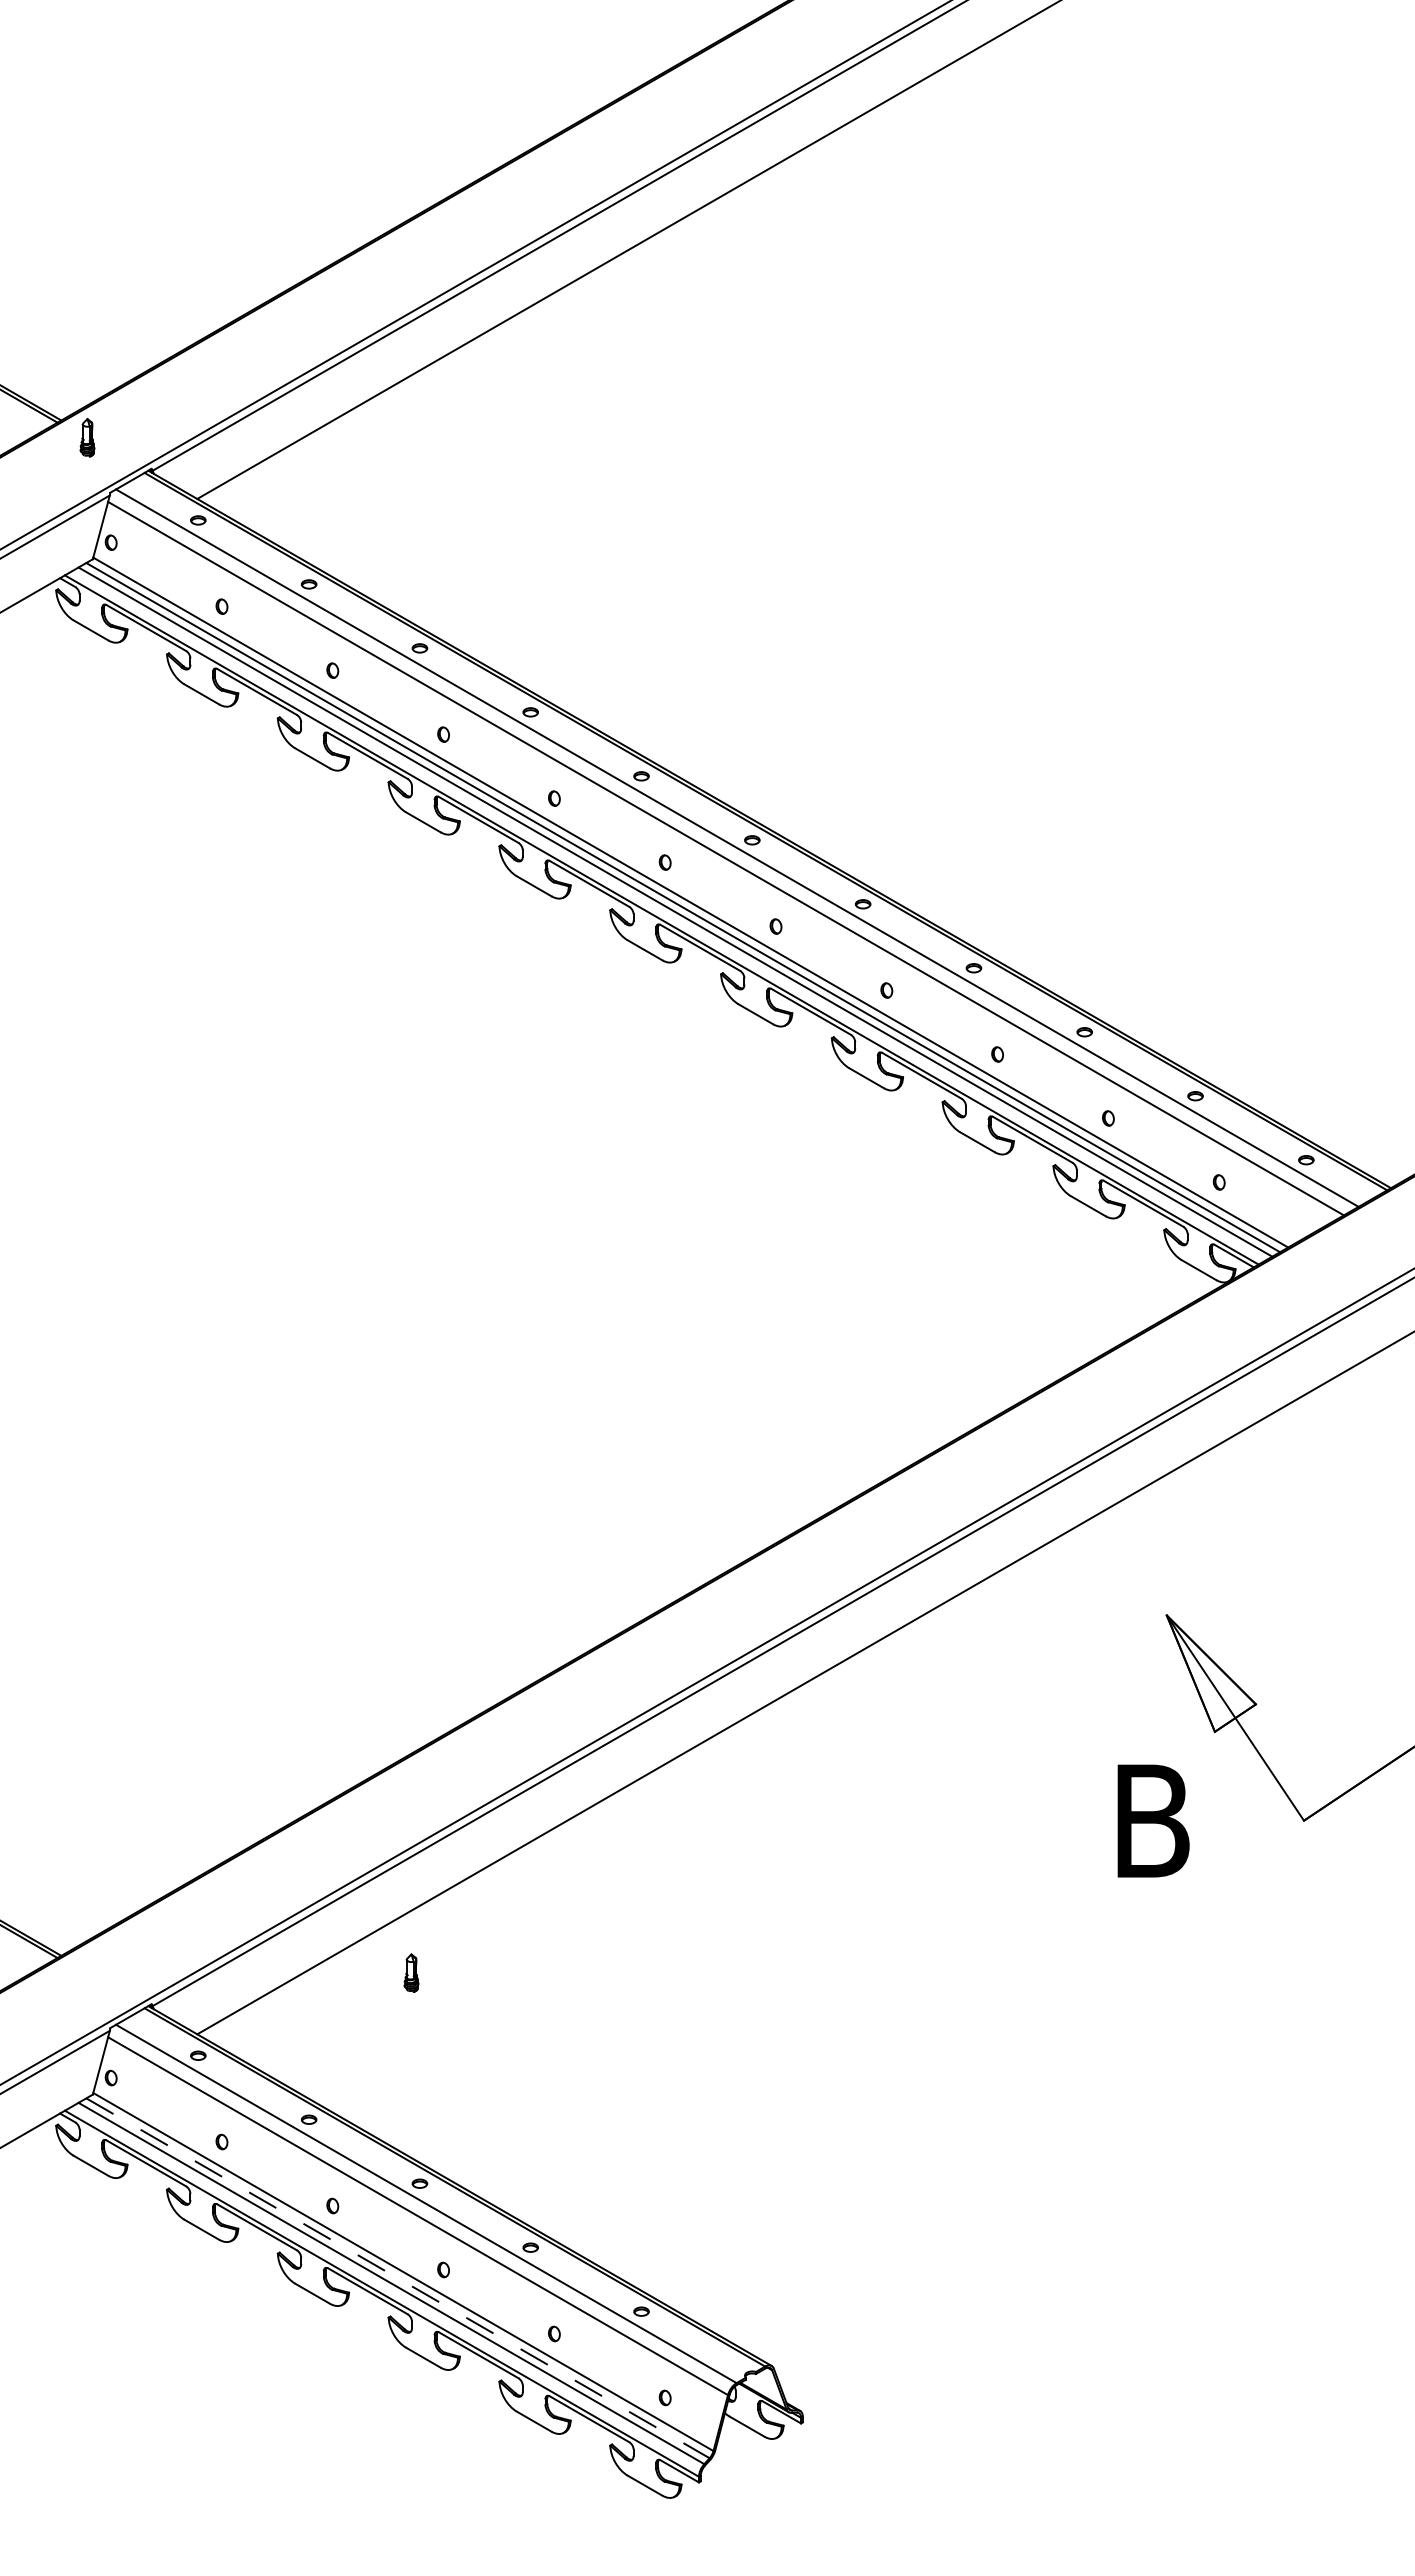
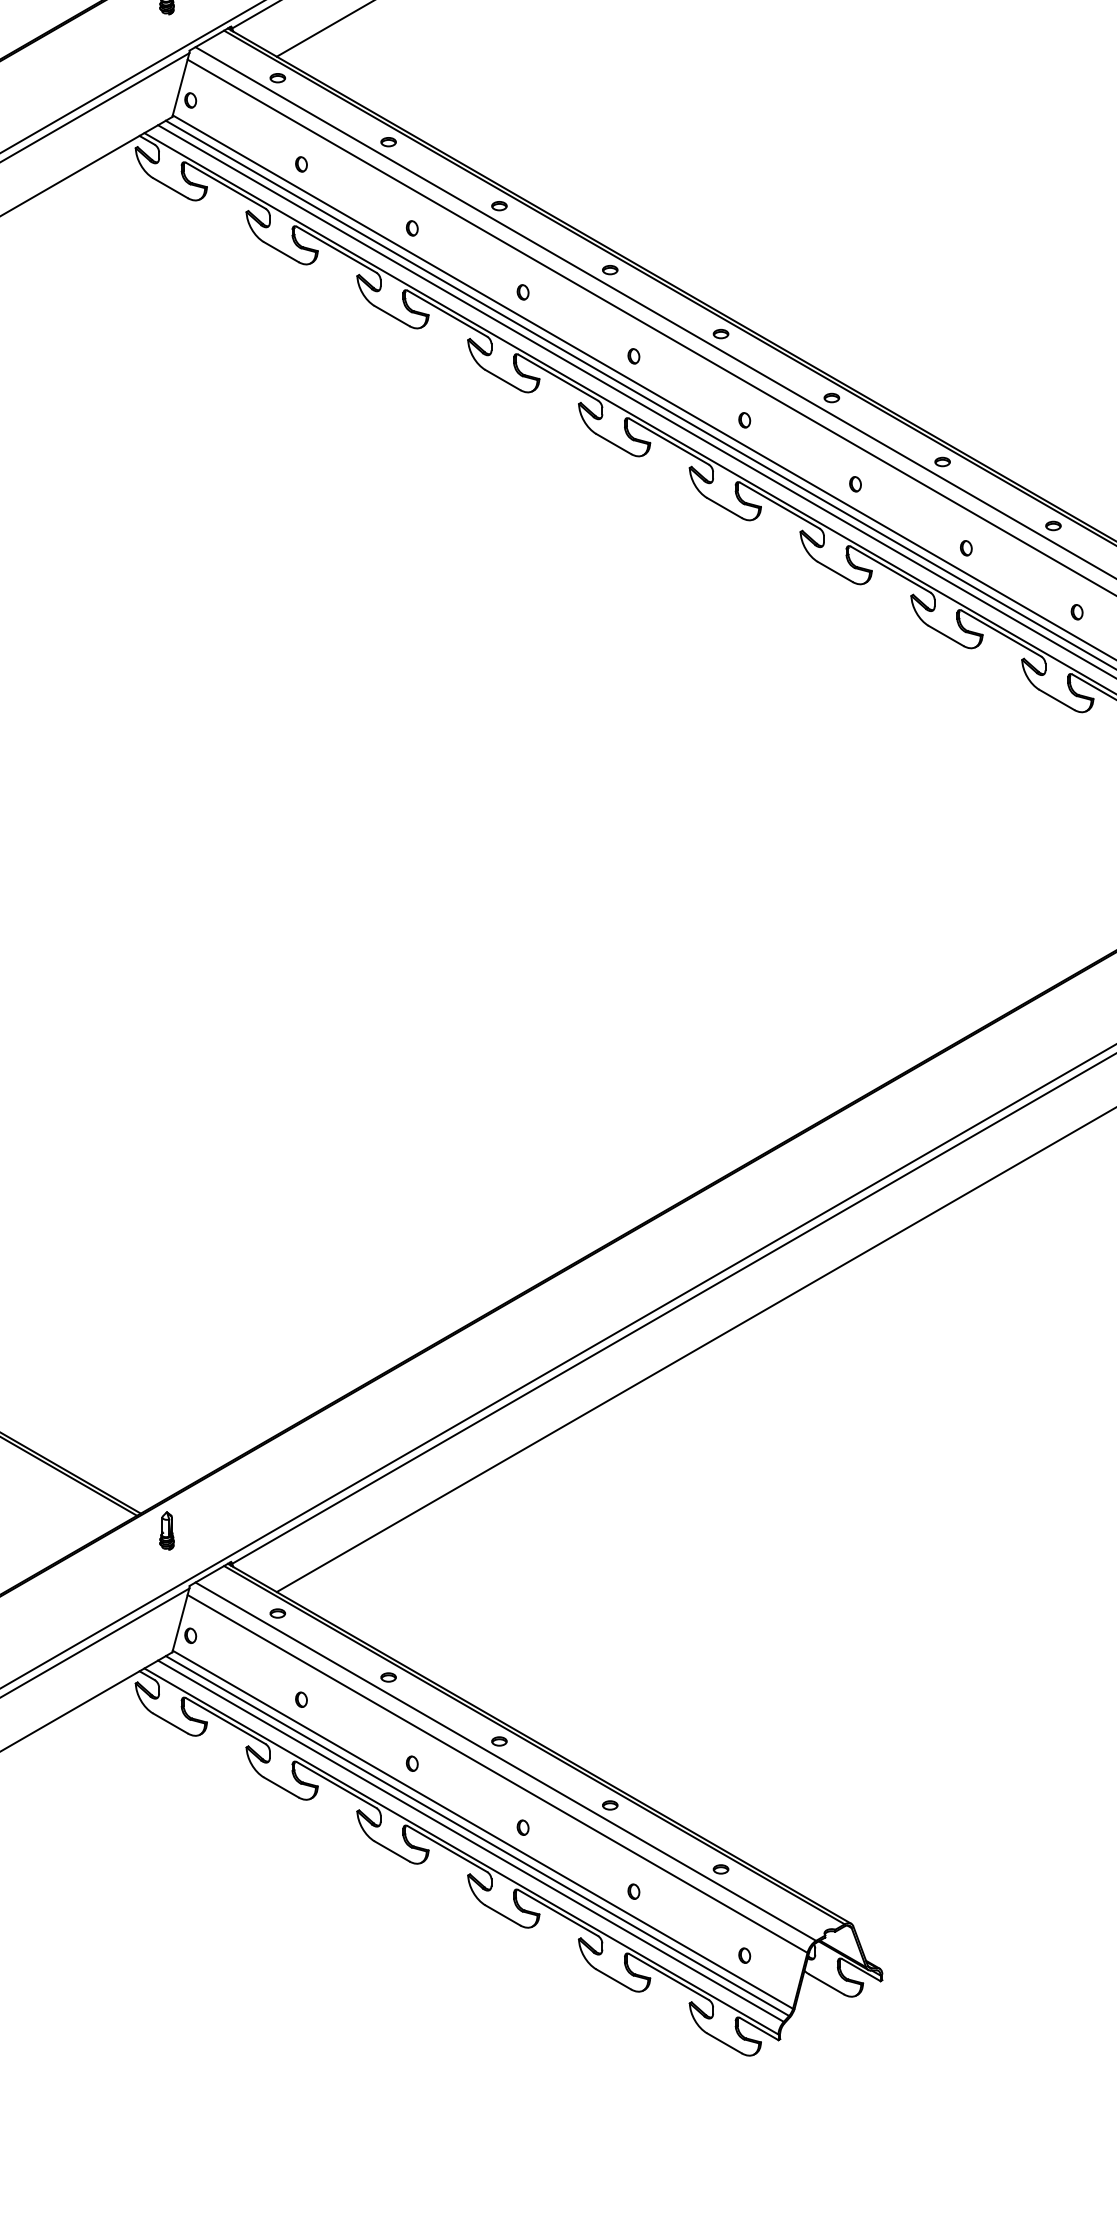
part: (411, 1972) -> (167, 1530), moved
line: (398, 2278) -> (478, 1836), dashed -> solid

